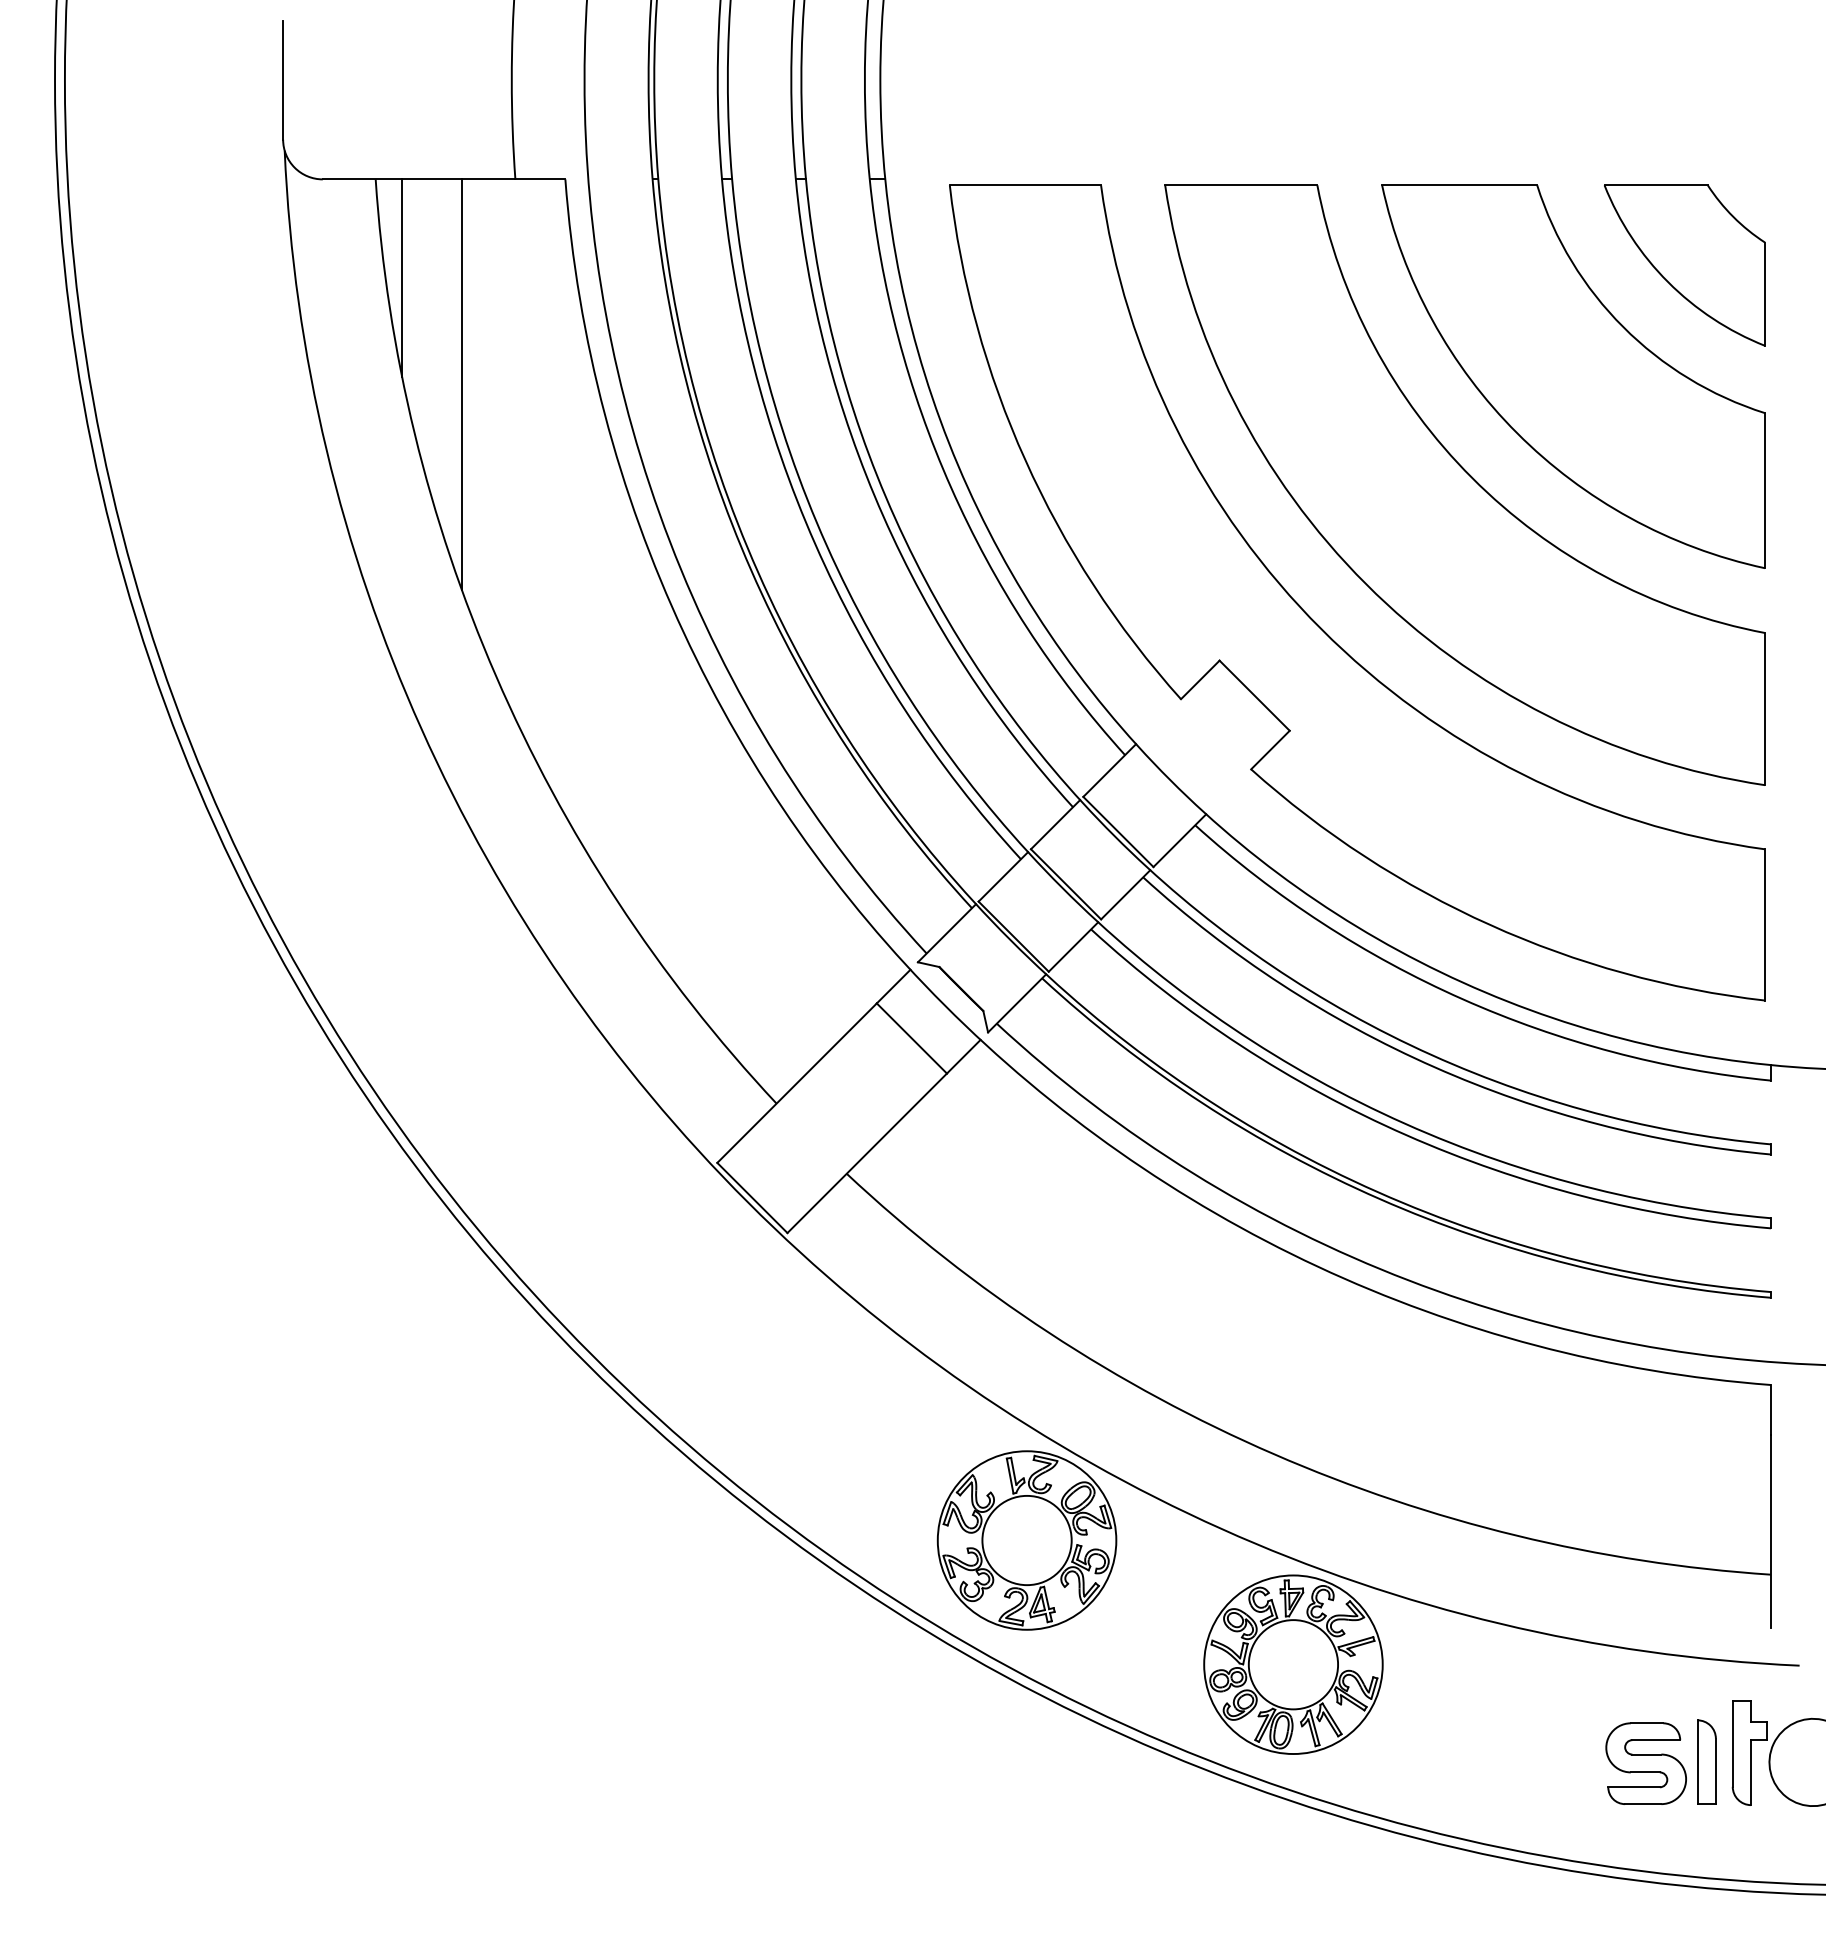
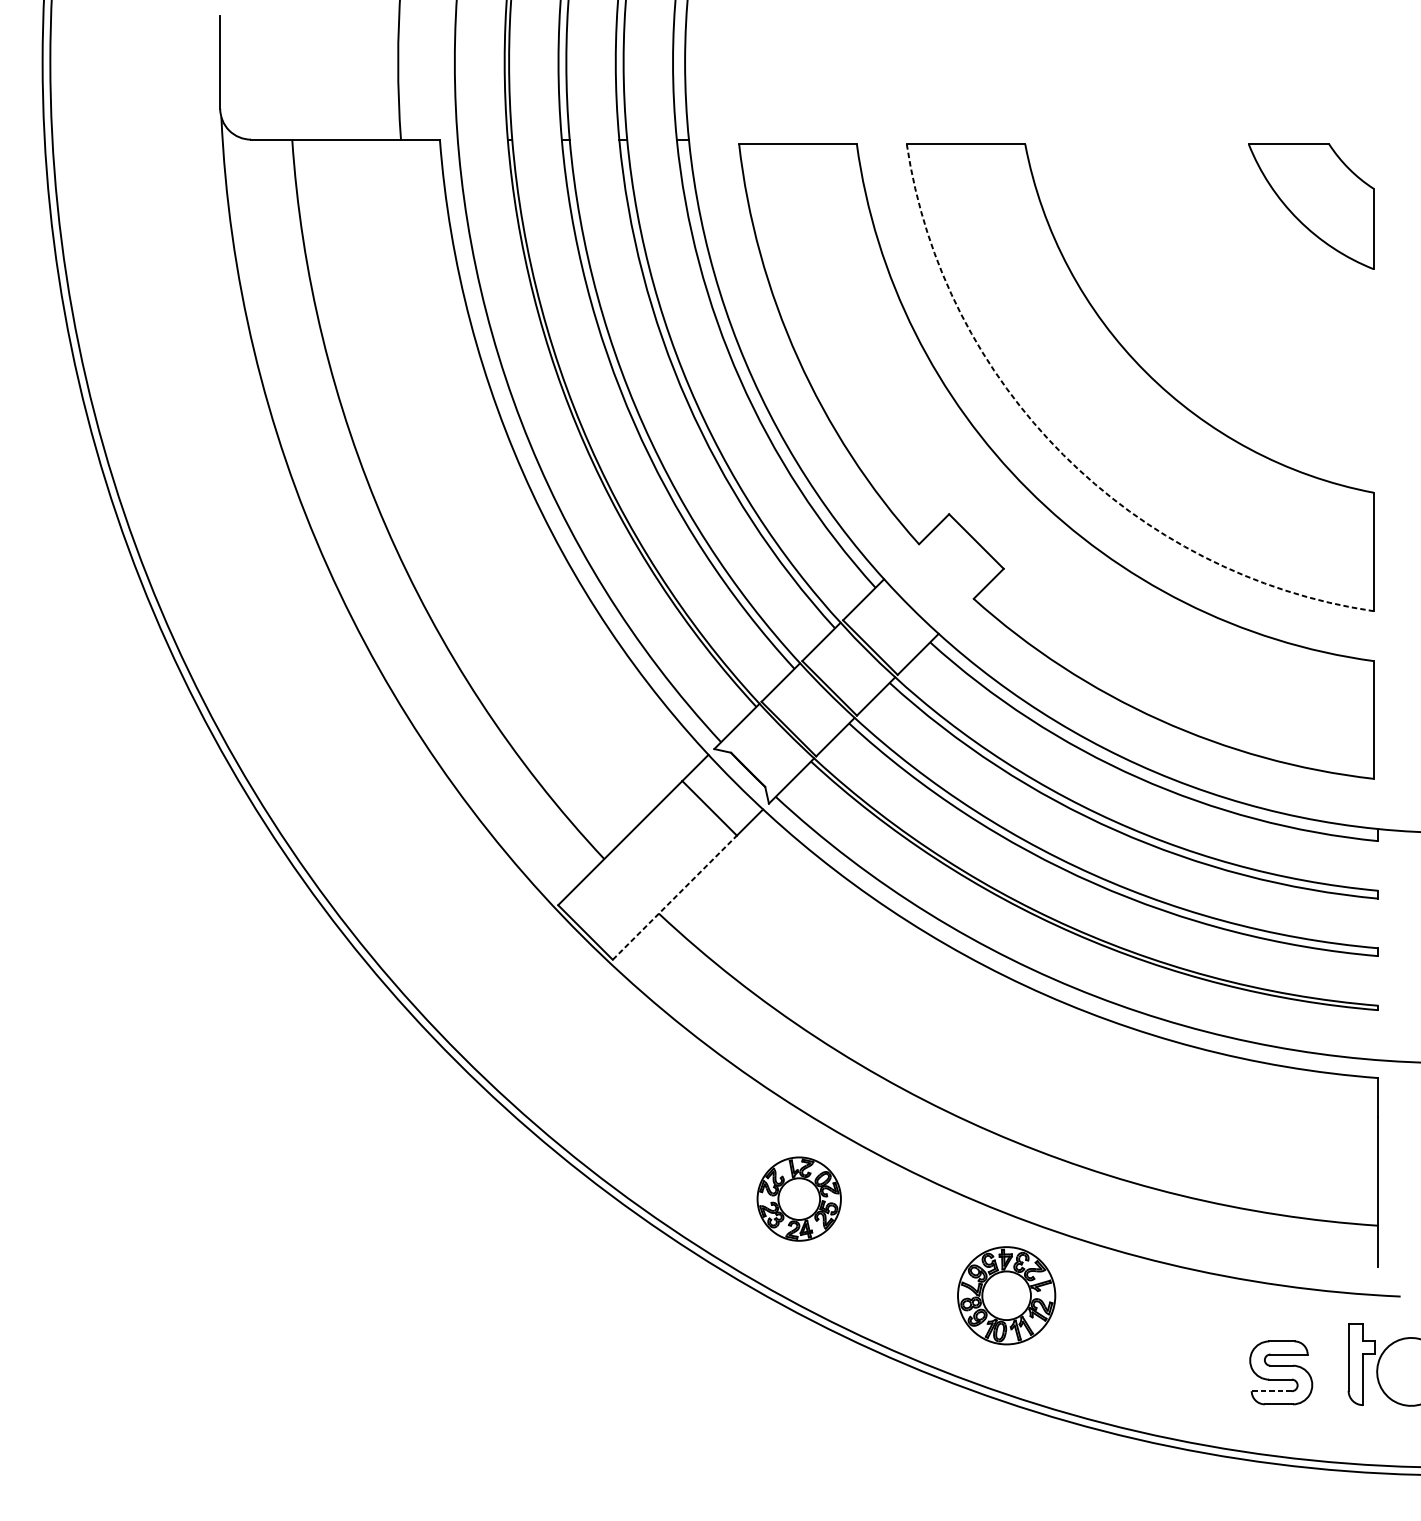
line: (402, 278) -> (313, 216), removed
part: (1573, 376) -> (1224, 293), removed
line: (461, 384) -> (359, 299), removed
arc: (1366, 584) -> (1063, 454), solid -> dashed
line: (867, 1153) -> (675, 897), solid -> dashed
part: (1026, 1540) -> (798, 1199), size x0.6
part: (1293, 1664) -> (1006, 1295), size x0.7
part: (1706, 1761) -> (1328, 1371), removed
line: (1634, 1787) -> (1272, 1391), solid -> dashed

